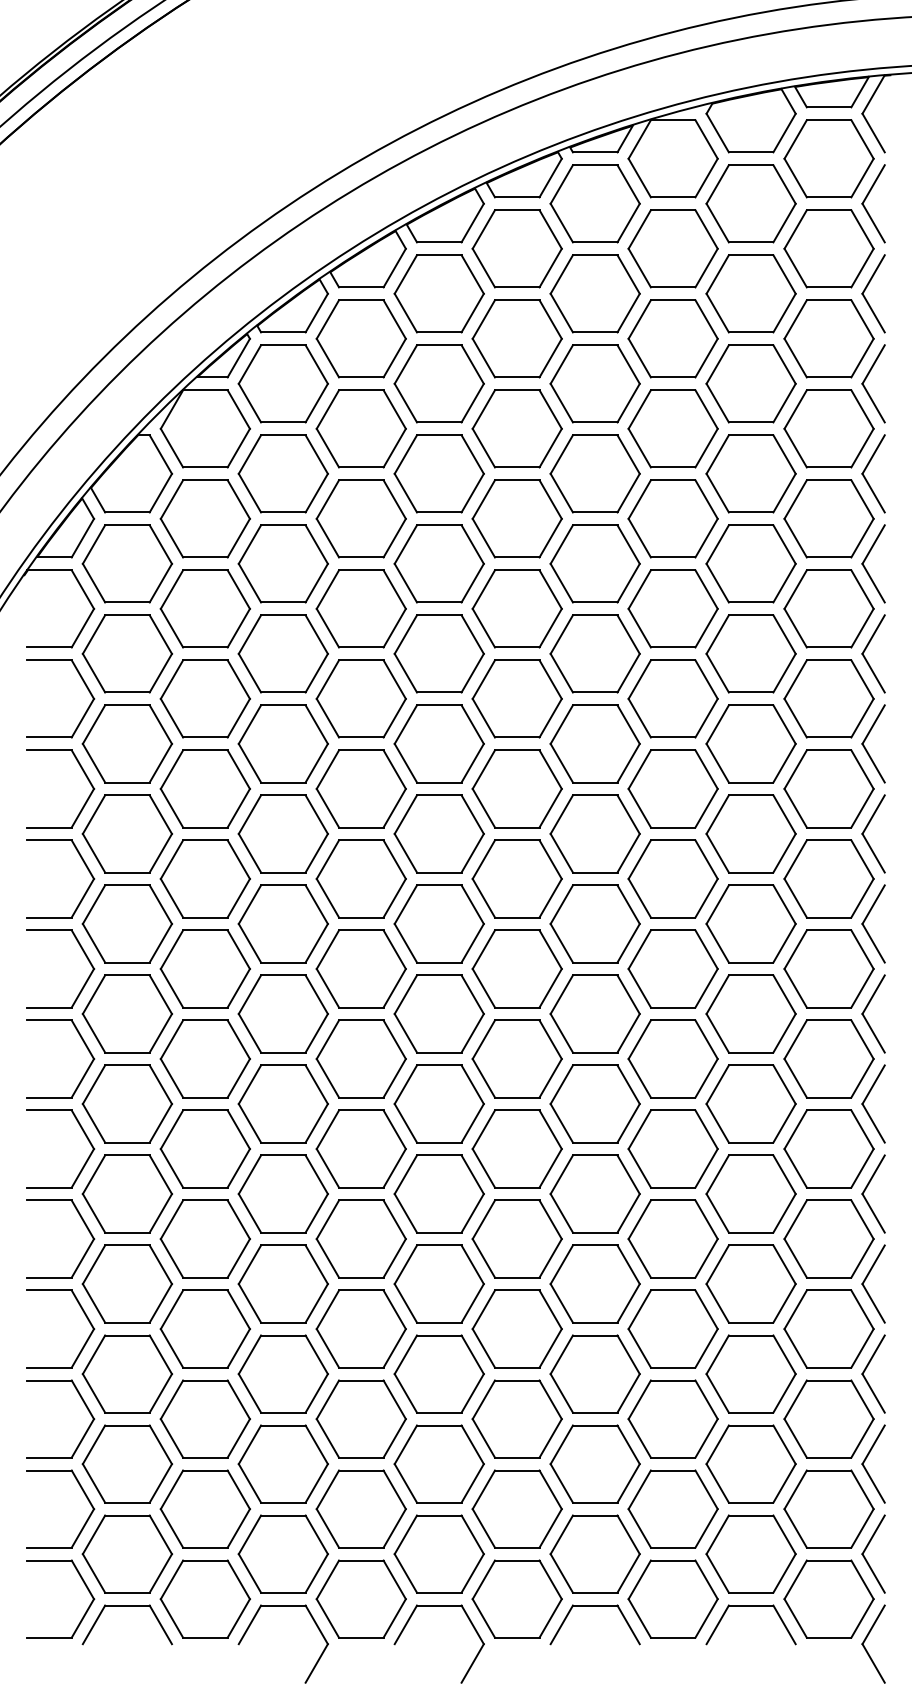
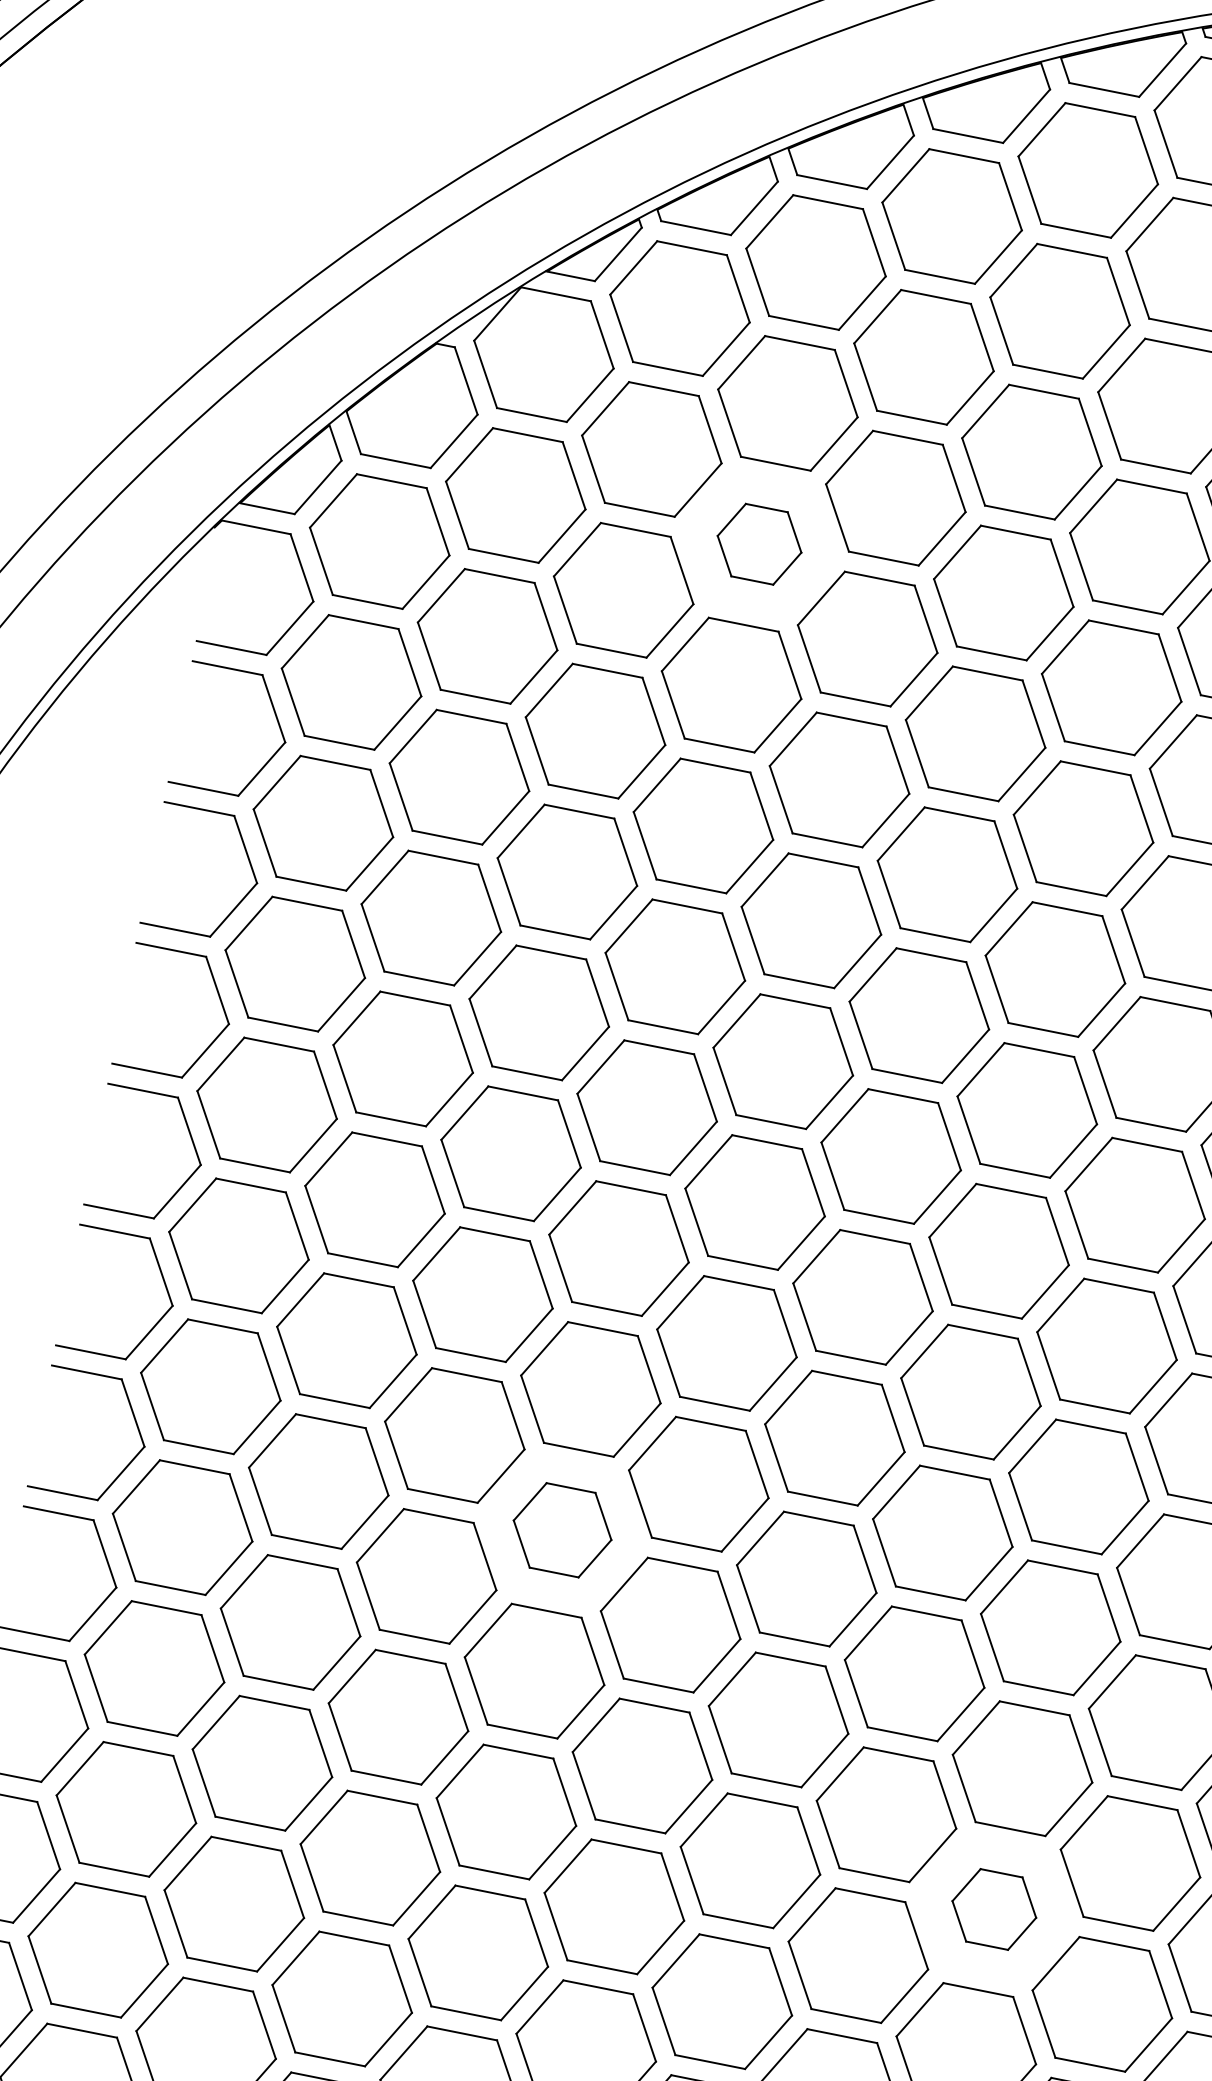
part: (360, 518) -> (758, 543), size x0.6
part: (360, 1148) -> (561, 1529), size x0.7
part: (672, 1328) -> (993, 1908), size x0.6

